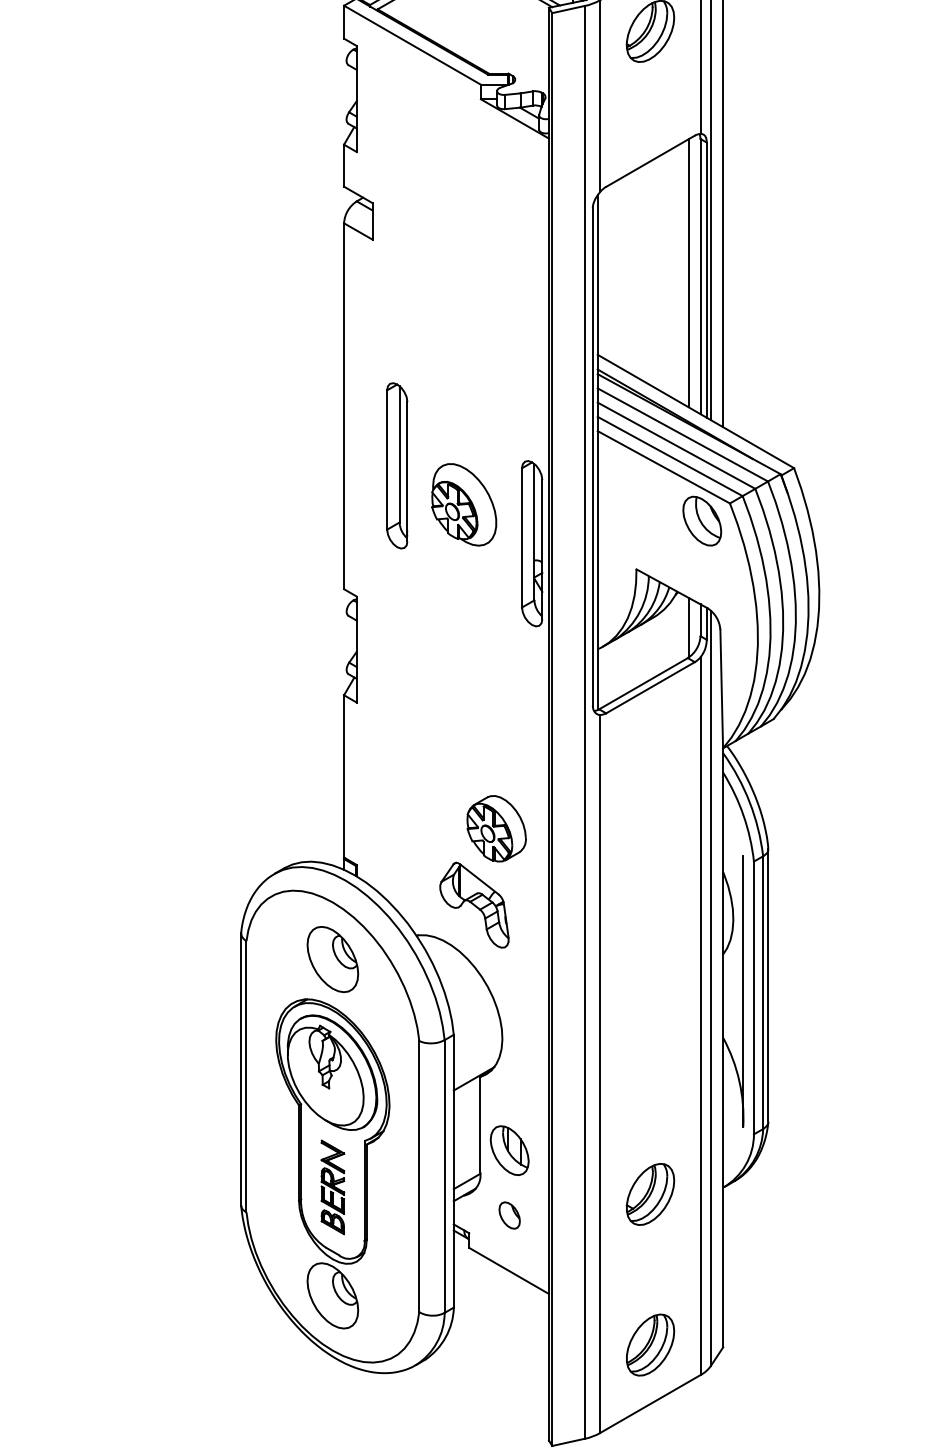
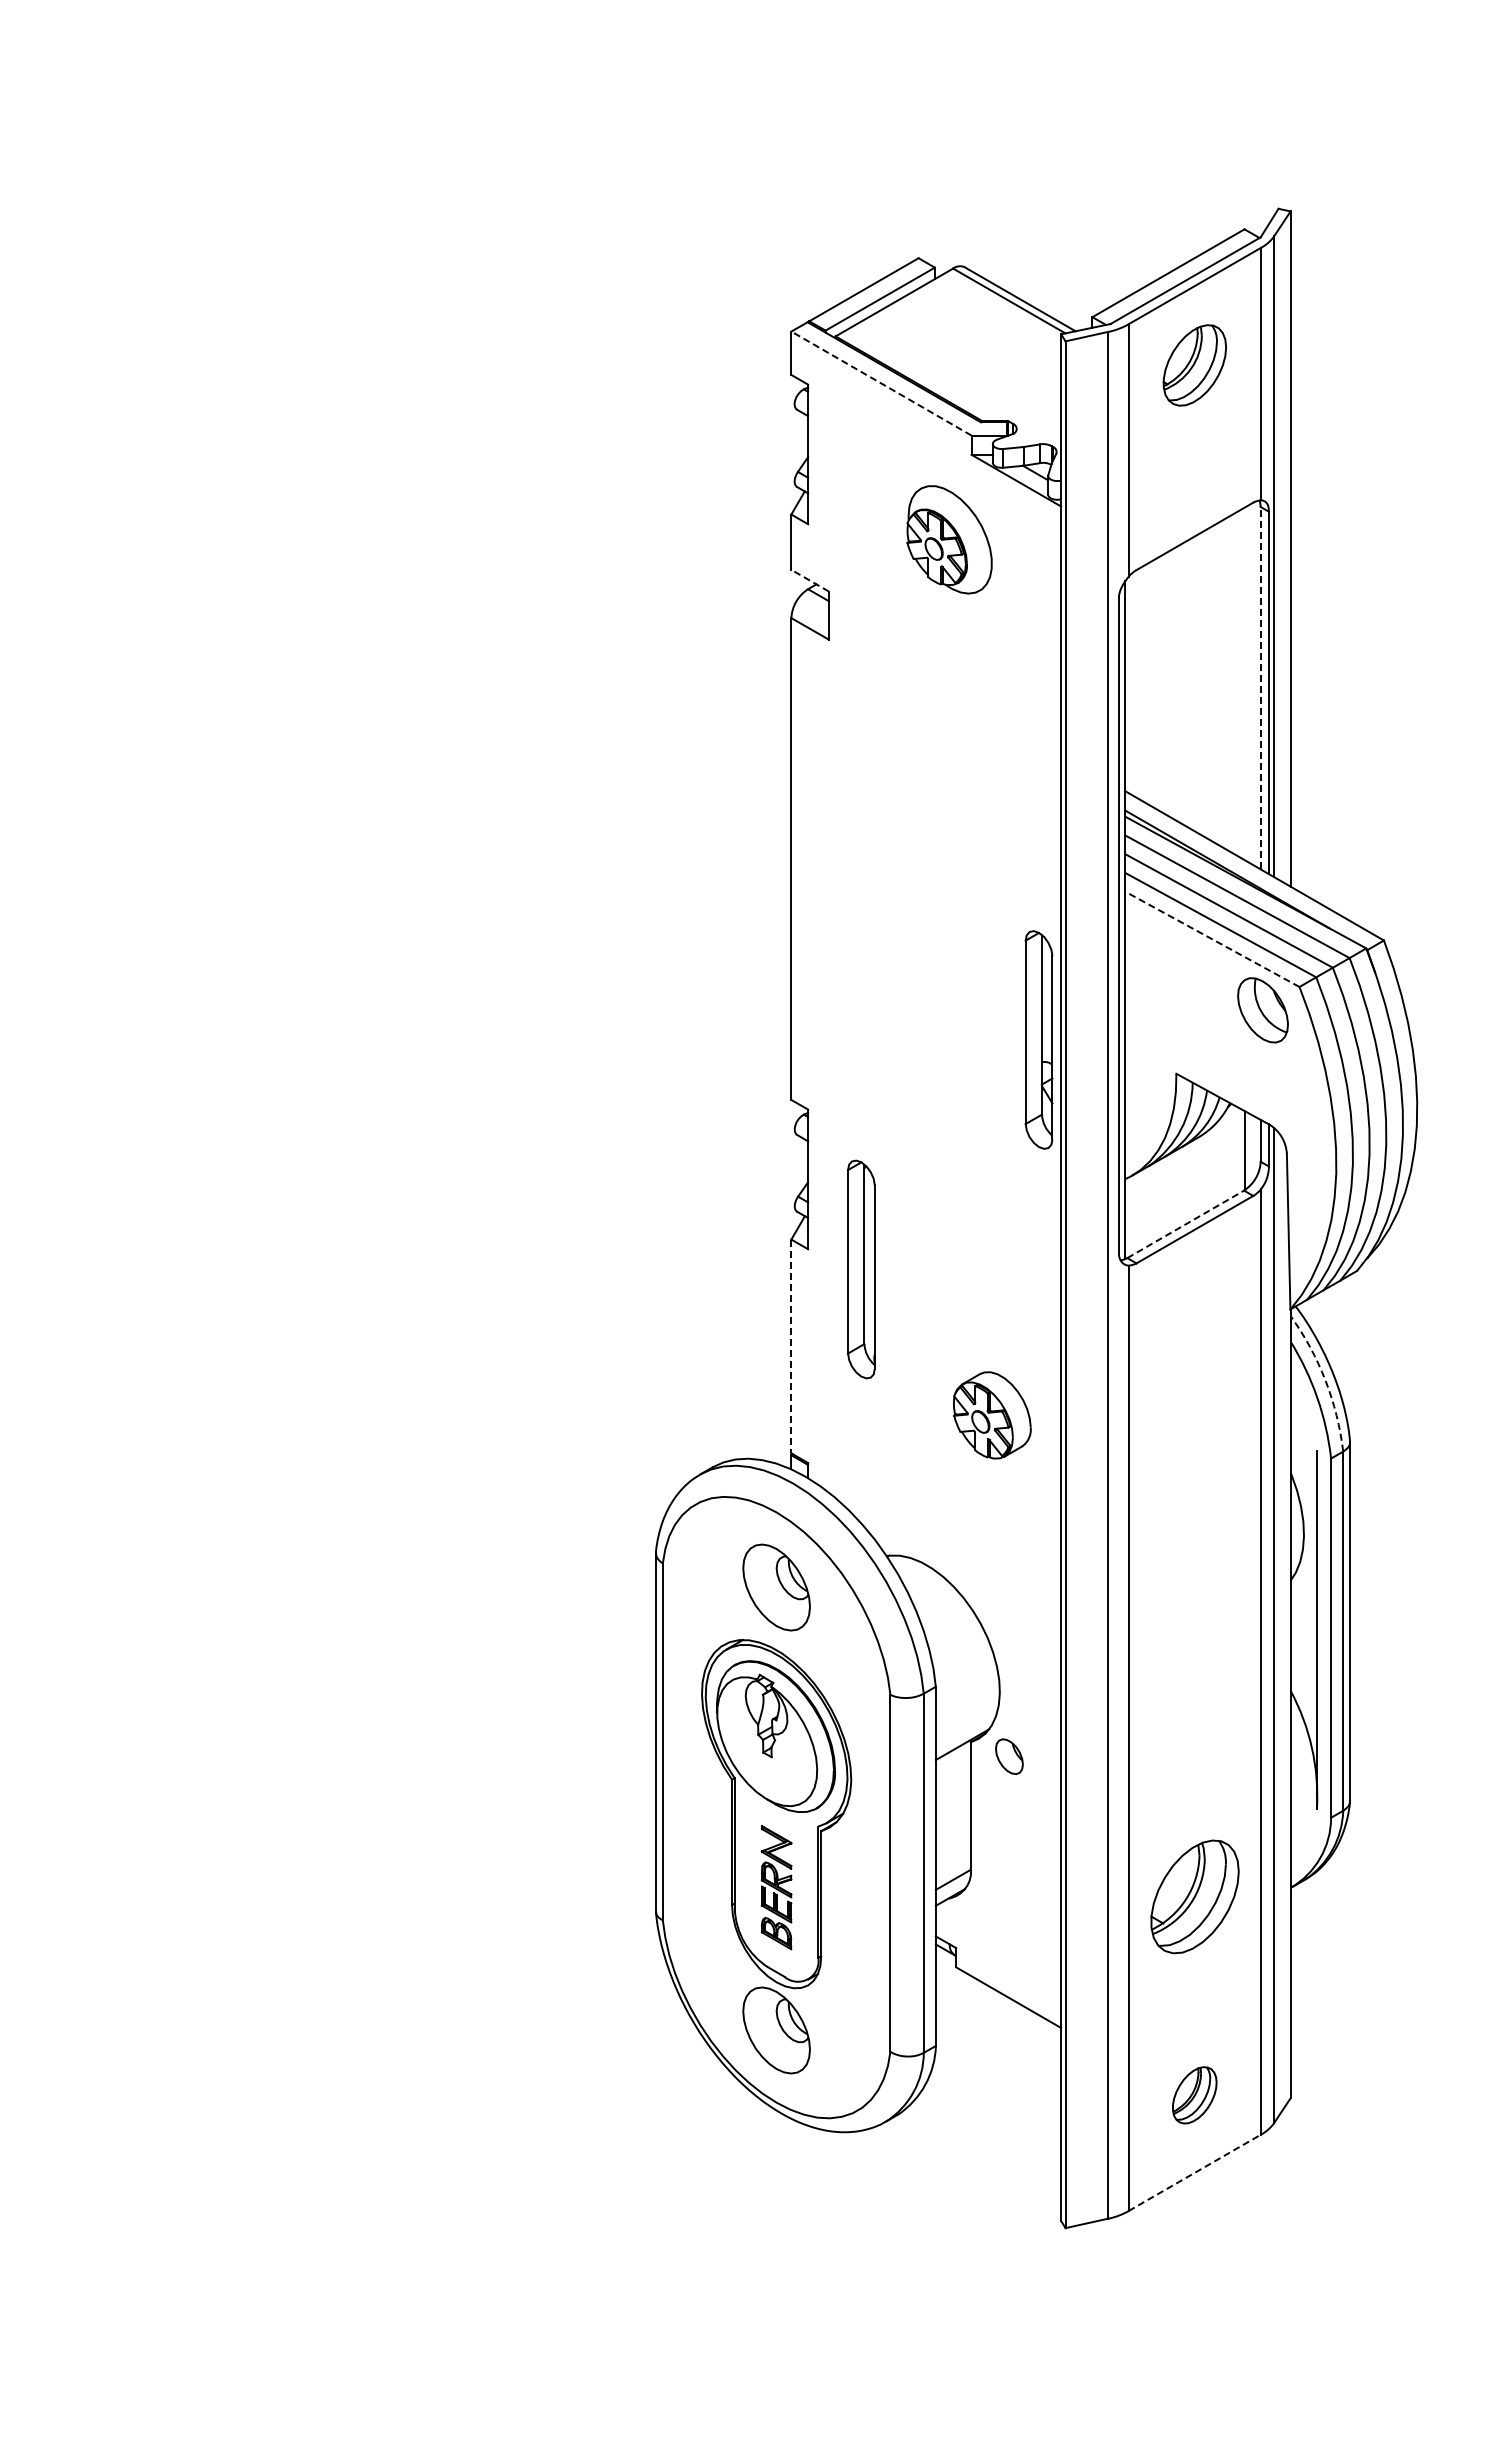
line: (412, 45) -> (881, 383), solid -> dashed
line: (358, 194) -> (810, 580), solid -> dashed
line: (688, 272) -> (1245, 683), removed
line: (700, 276) -> (1260, 687), solid -> dashed
part: (397, 465) -> (861, 1269), moved
line: (663, 467) -> (1211, 939), solid -> dashed
part: (464, 504) -> (949, 539), moved
line: (644, 683) -> (1186, 1224), solid -> dashed
line: (344, 776) -> (791, 1346), solid -> dashed
arc: (749, 802) -> (1325, 1380), solid -> dashed
part: (474, 904) -> (962, 1515), removed
part: (509, 1150) -> (1009, 1839), removed
part: (650, 1194) -> (1194, 1896), size x1.4
part: (509, 1215) -> (1009, 1756), moved
part: (650, 1345) -> (1194, 2095), size x0.7
line: (650, 1403) -> (1195, 2172), solid -> dashed

